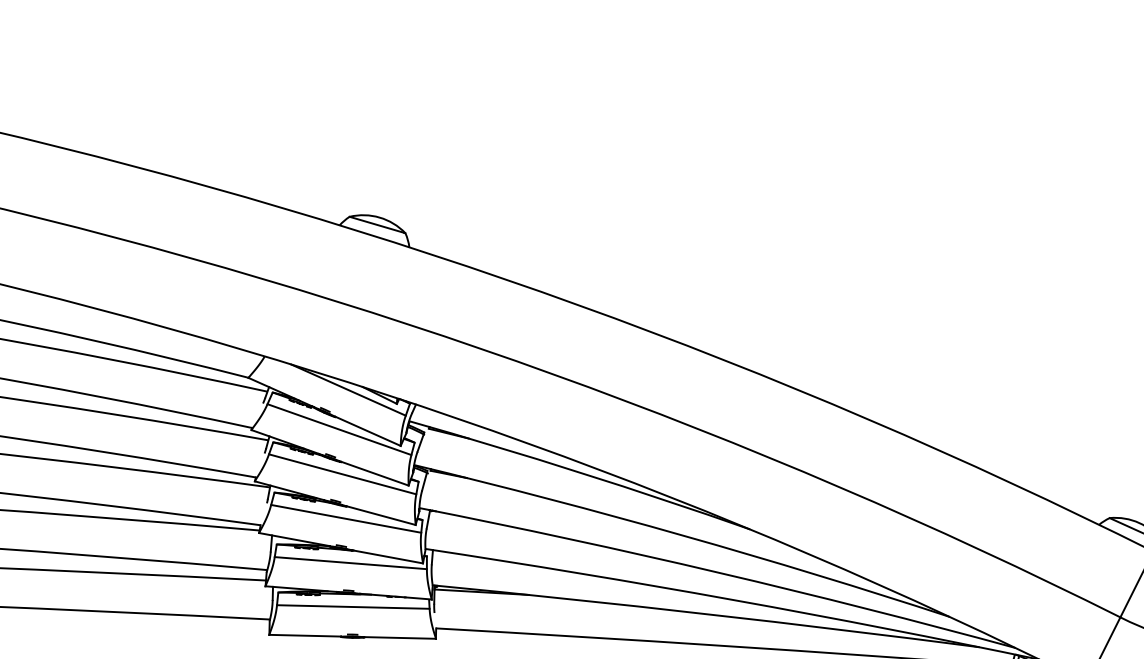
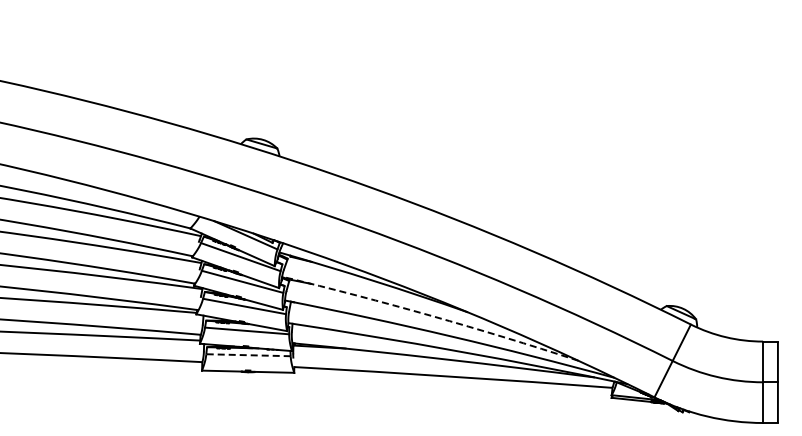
arc: (684, 535) -> (431, 315), solid -> dashed
line: (353, 607) -> (248, 355), solid -> dashed

